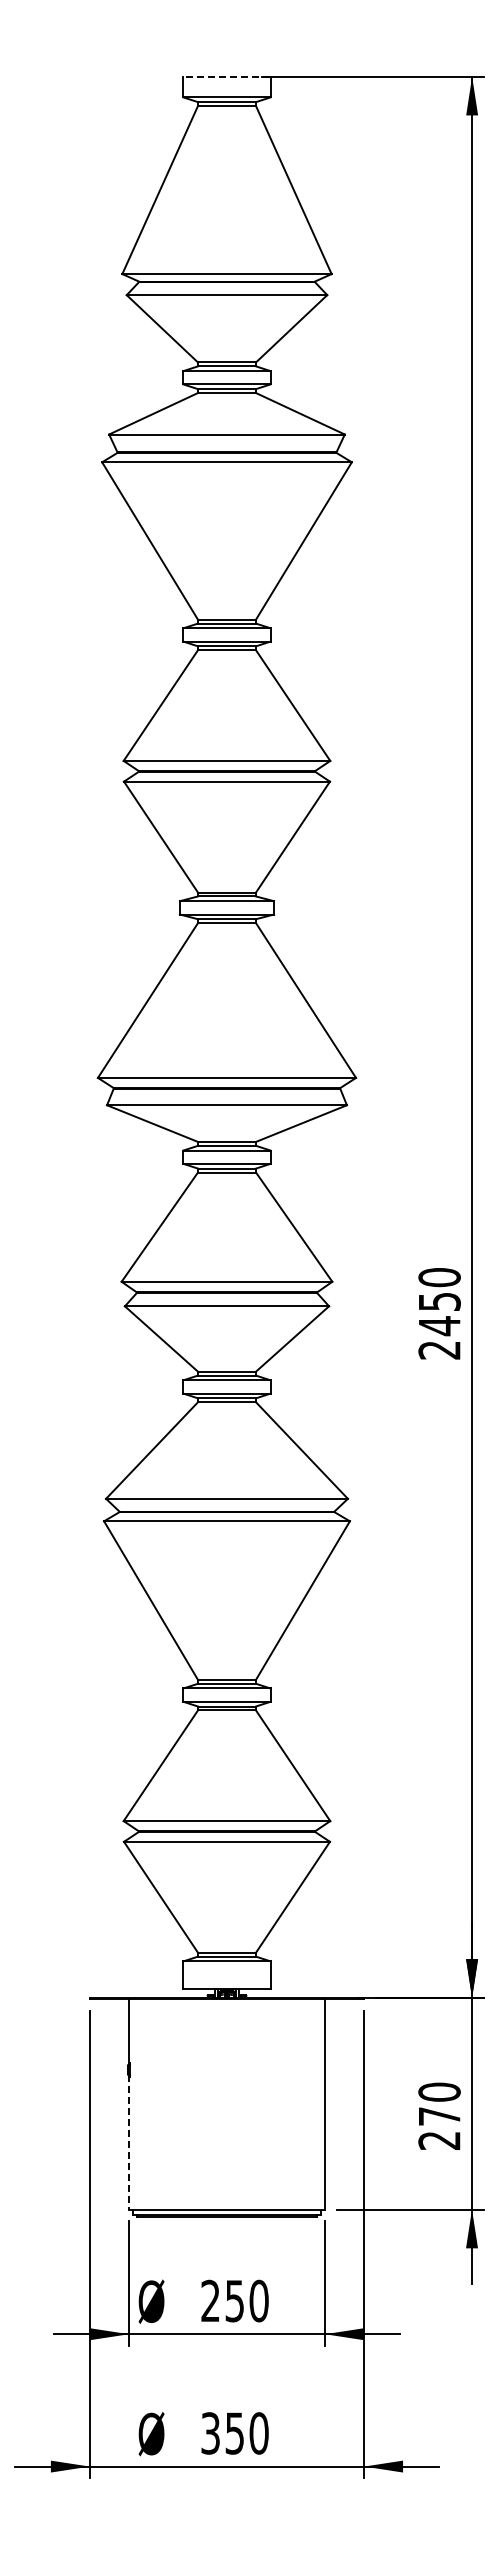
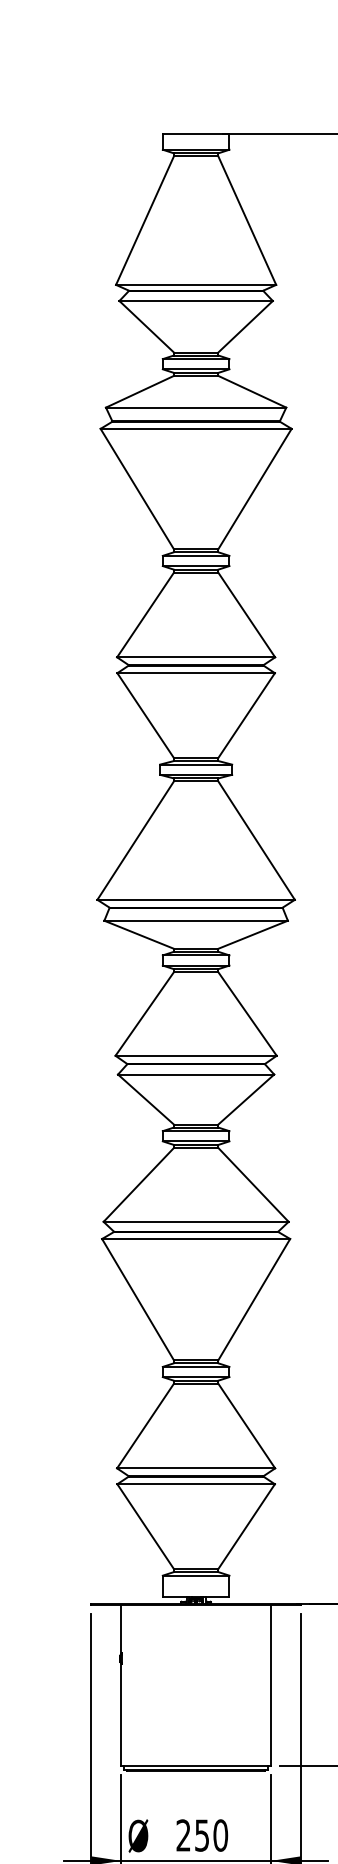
line: (226, 76) -> (195, 133), dashed -> solid
line: (128, 2142) -> (120, 1714), dashed -> solid

